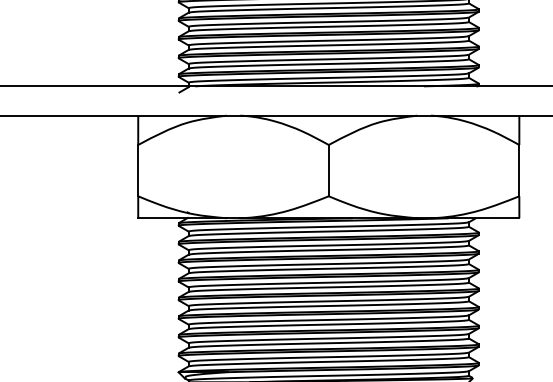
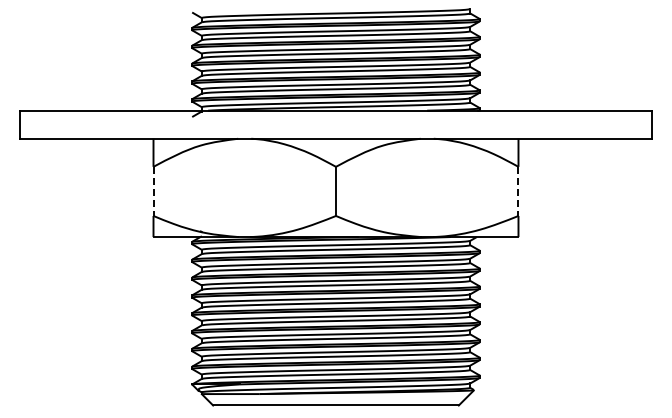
line: (138, 170) -> (153, 191), solid -> dashed
line: (519, 170) -> (518, 191), solid -> dashed

